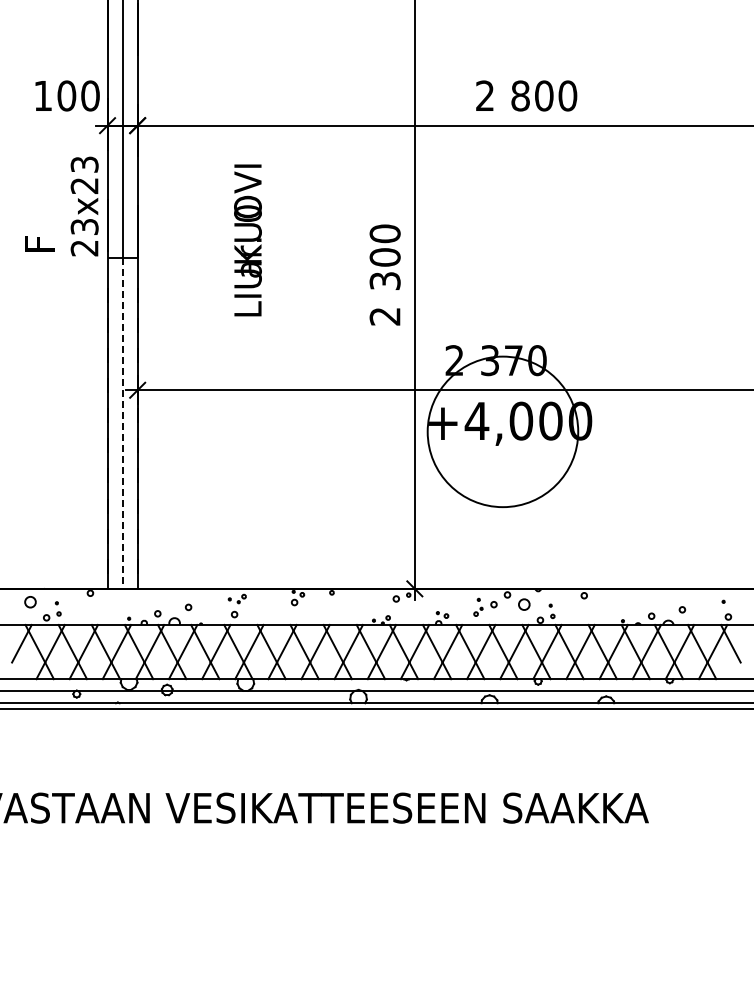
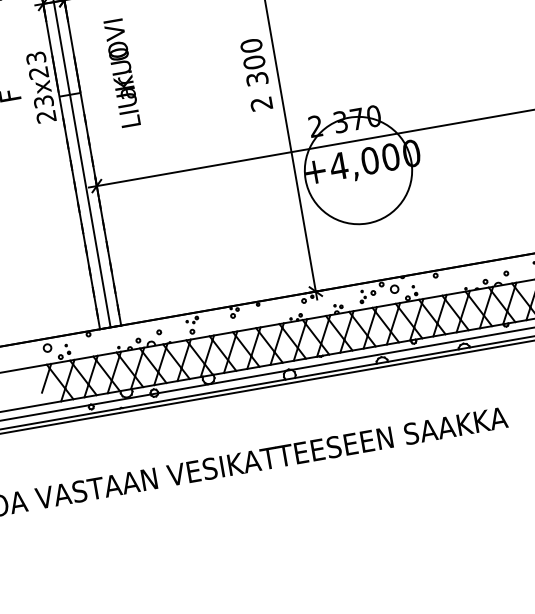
text: (84, 206) -> (41, 87), moved
text: (247, 240) -> (121, 73), moved
line: (122, 423) -> (90, 211), dashed -> solid

